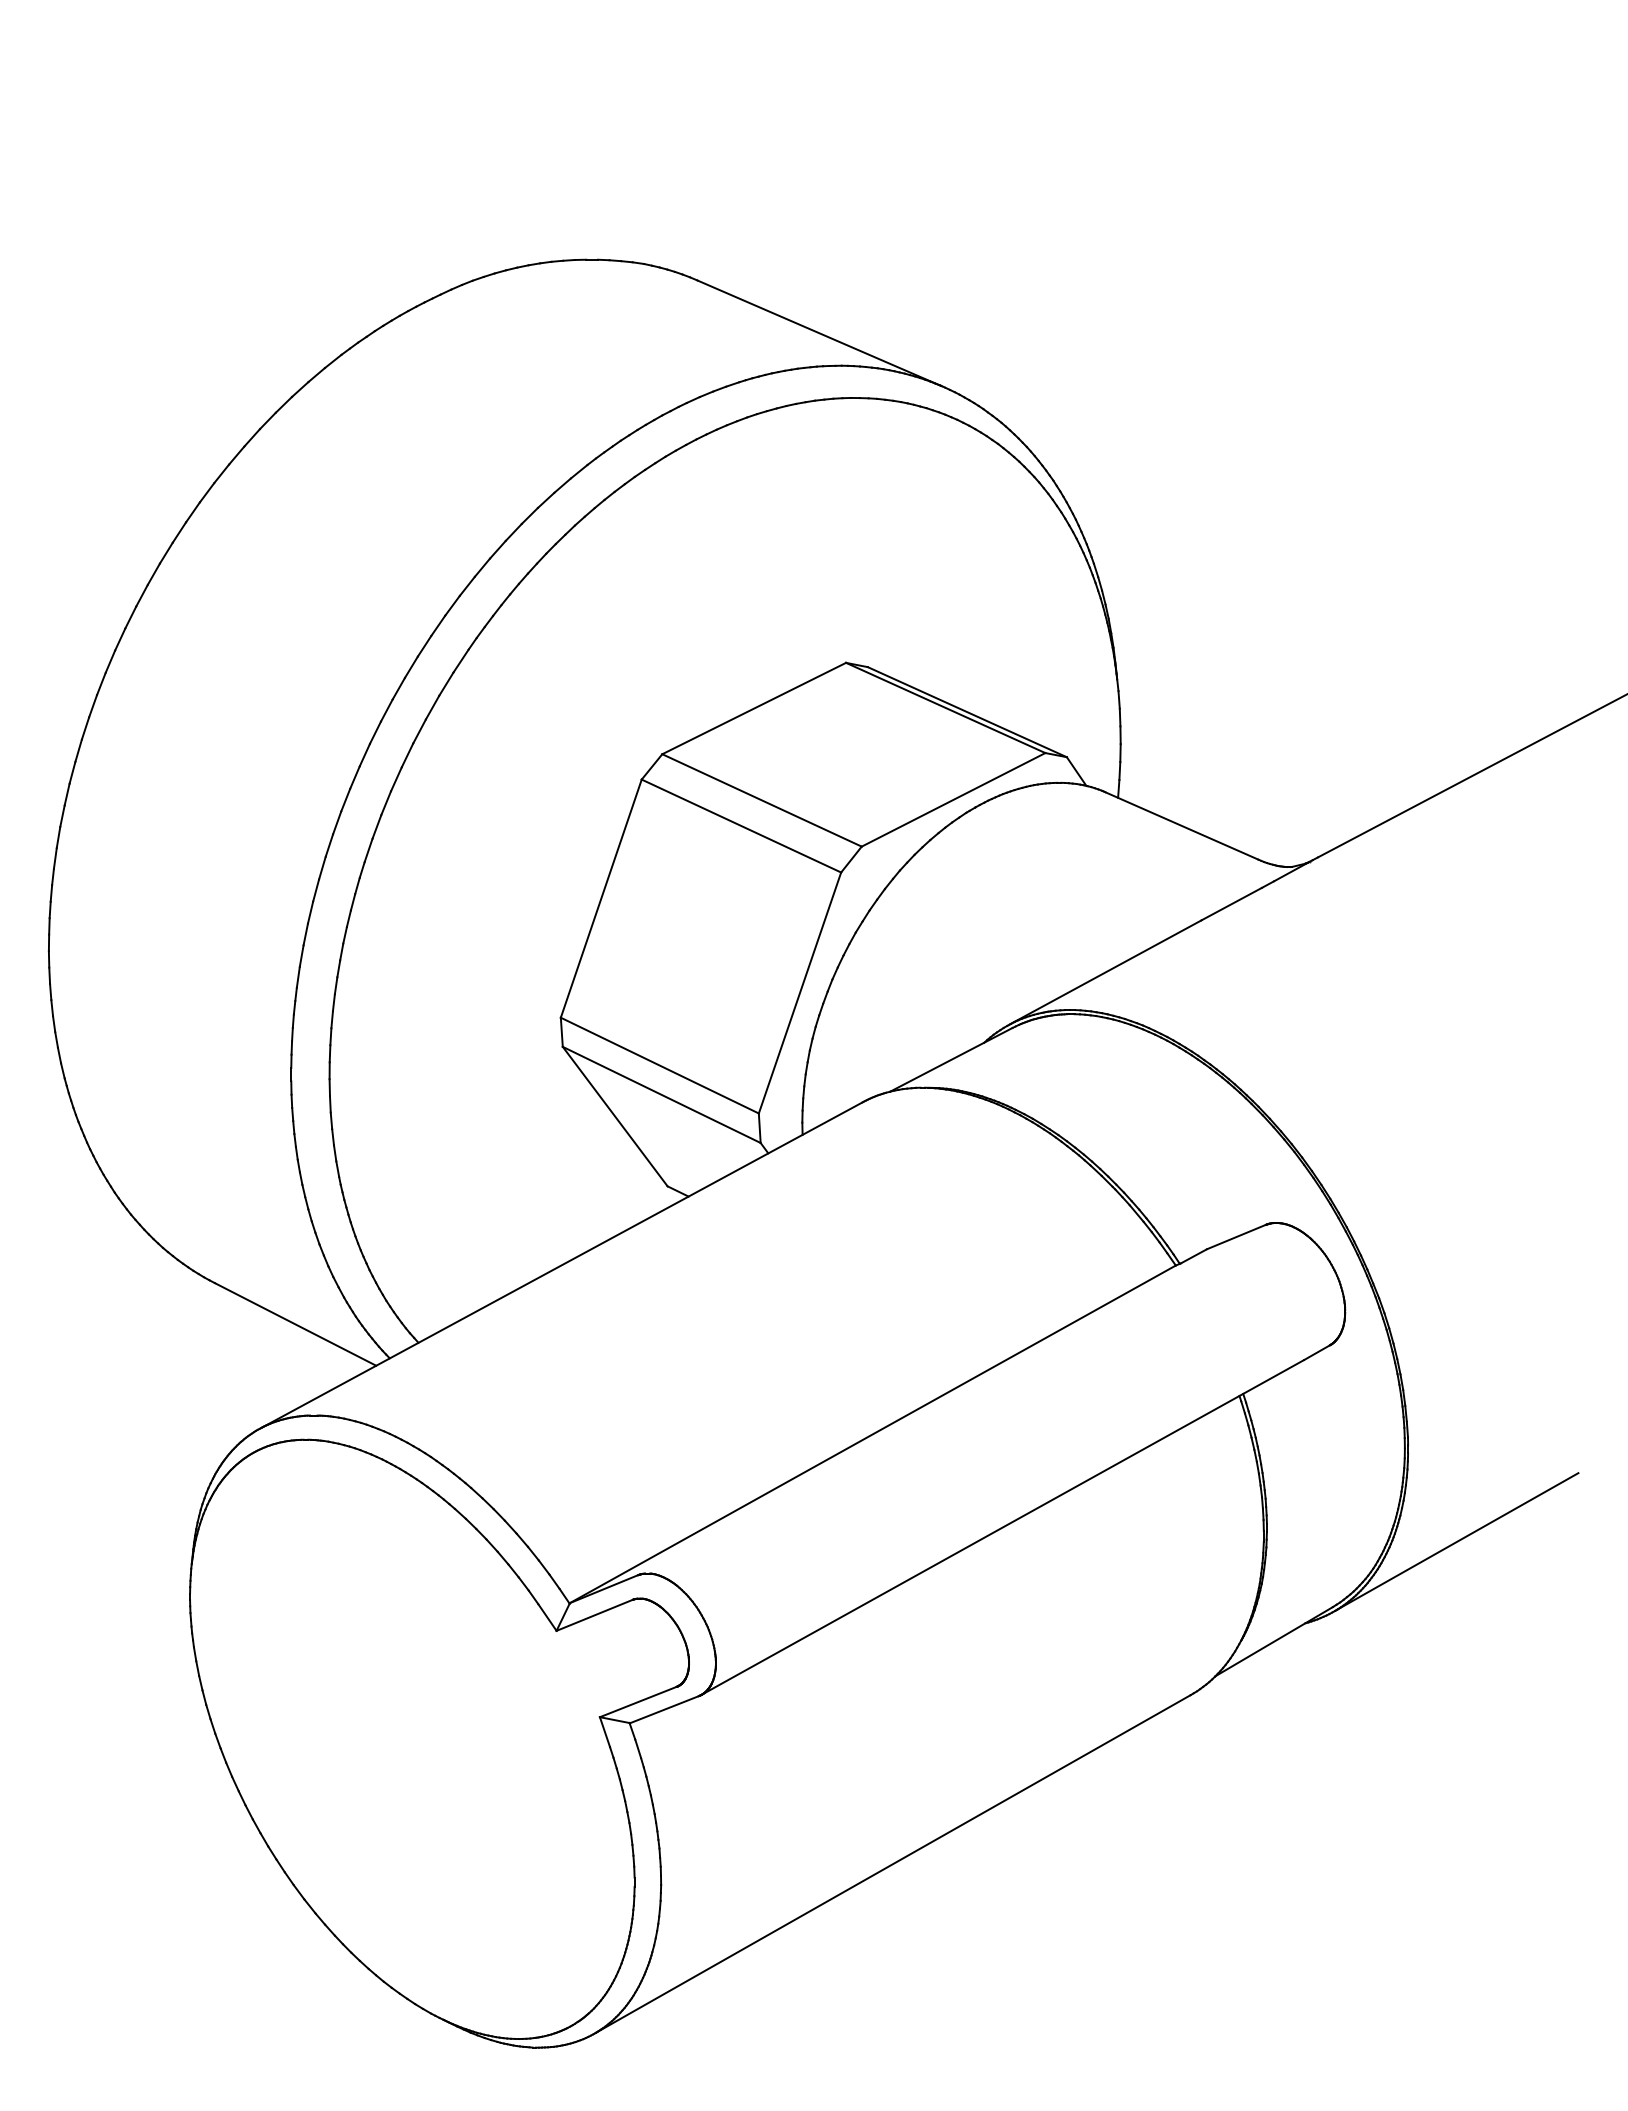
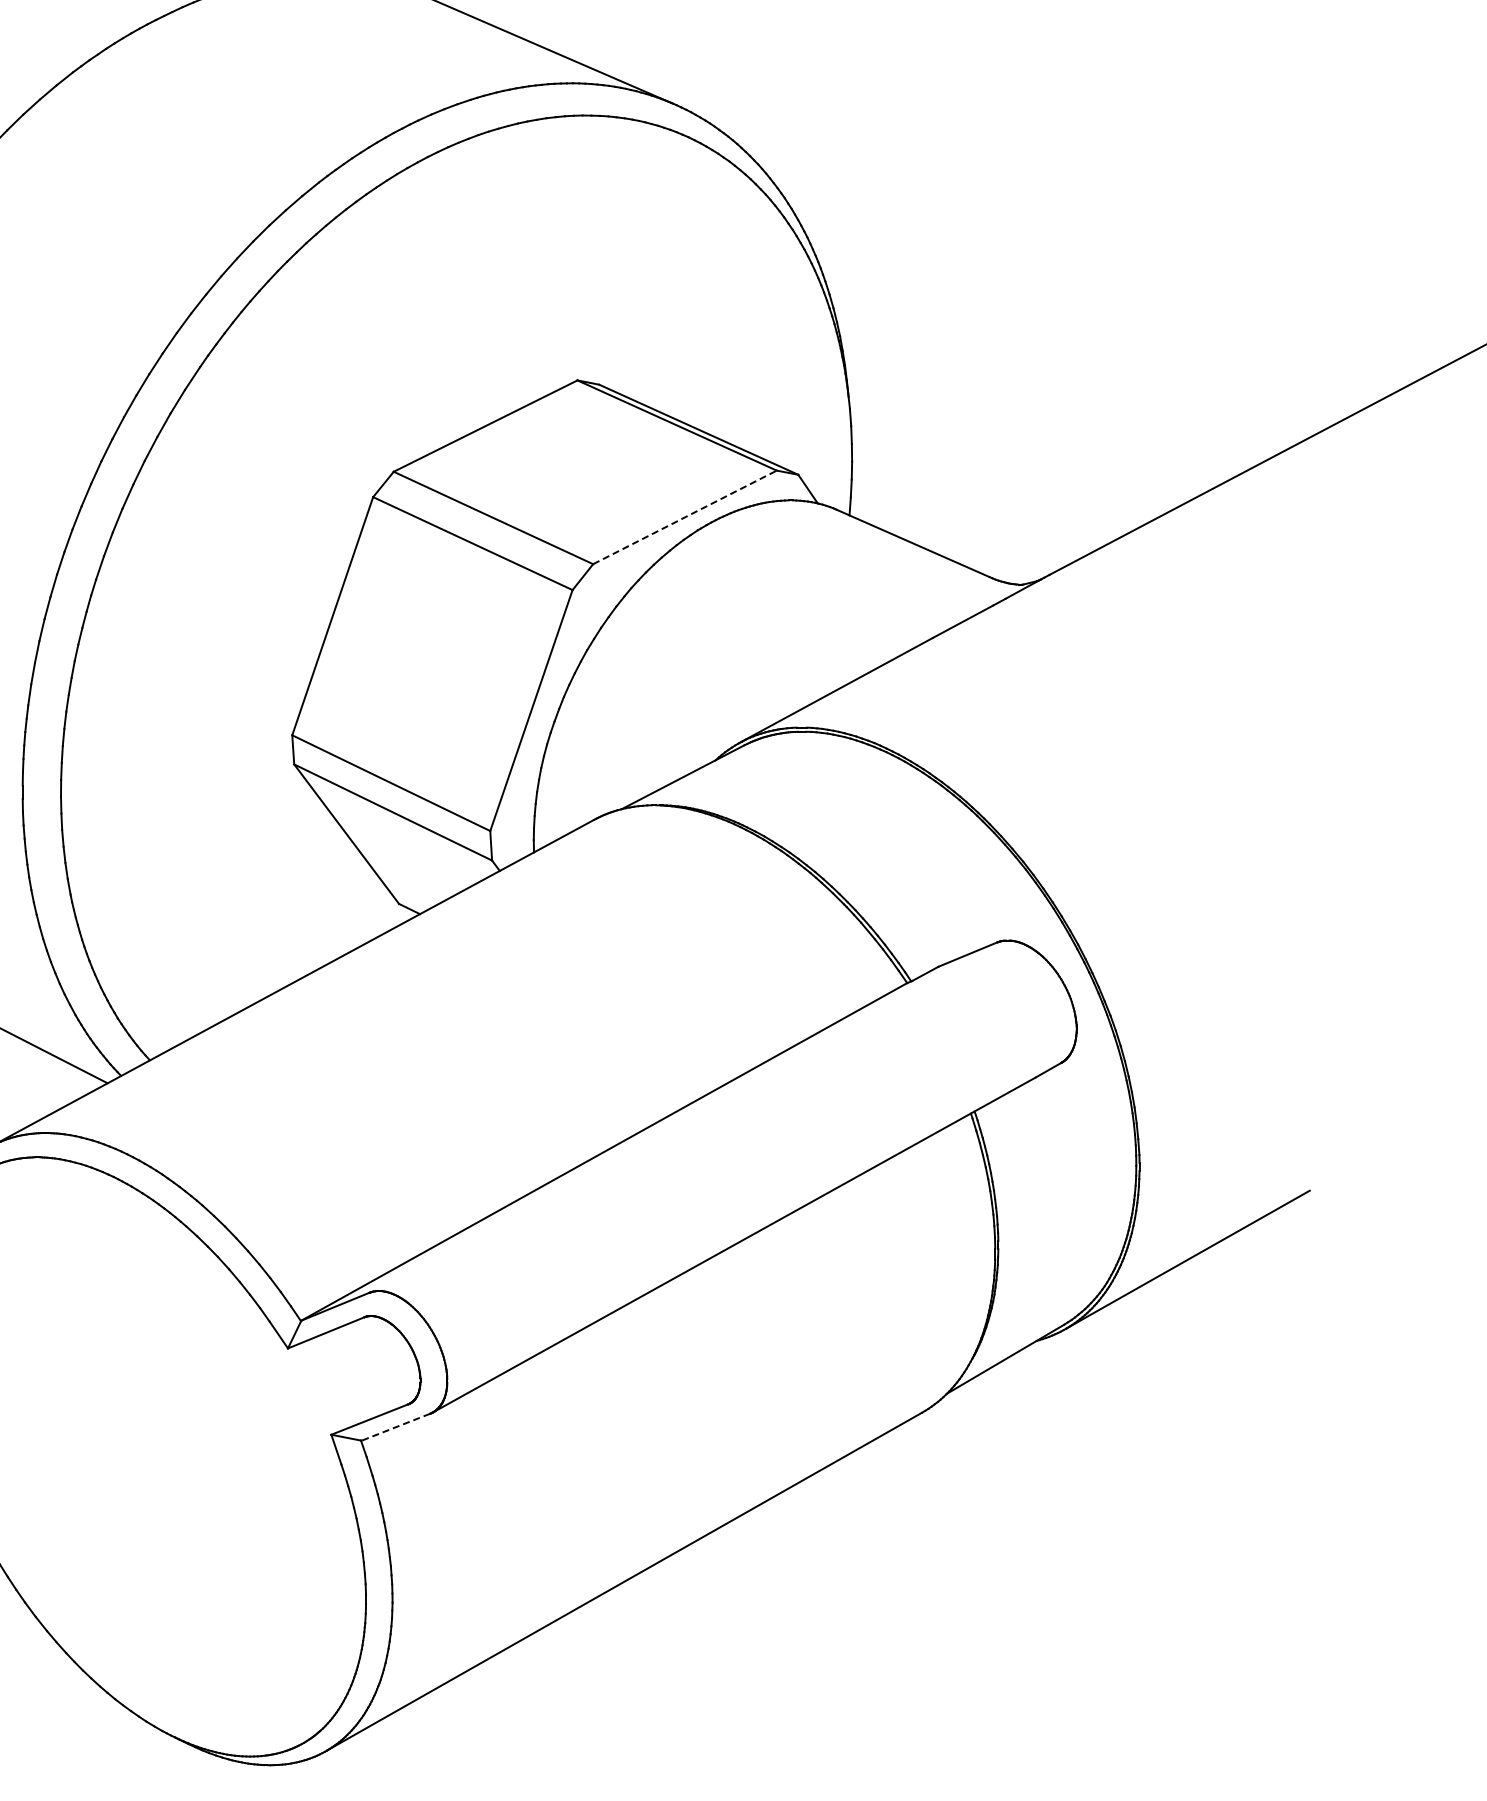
line: (954, 799) -> (685, 517), solid -> dashed
line: (664, 1709) -> (395, 1427), solid -> dashed

